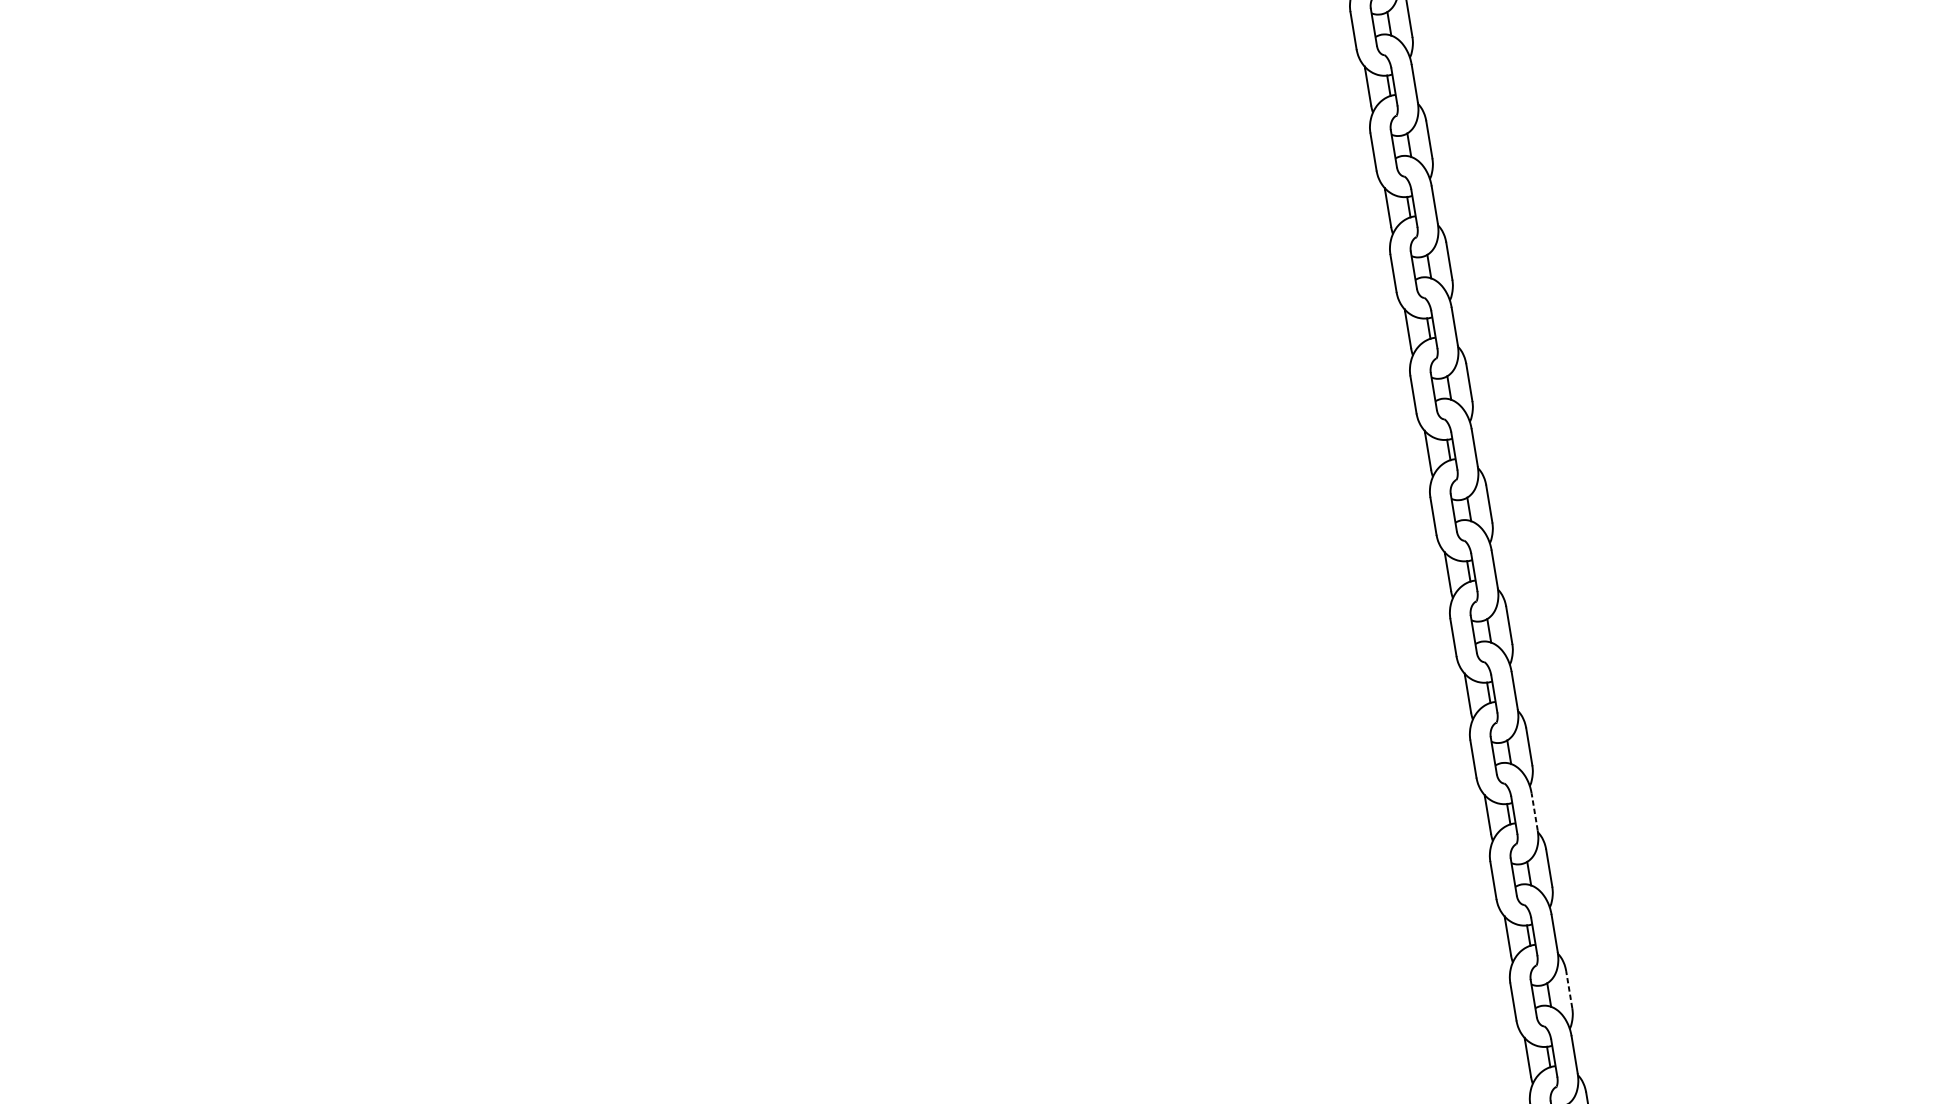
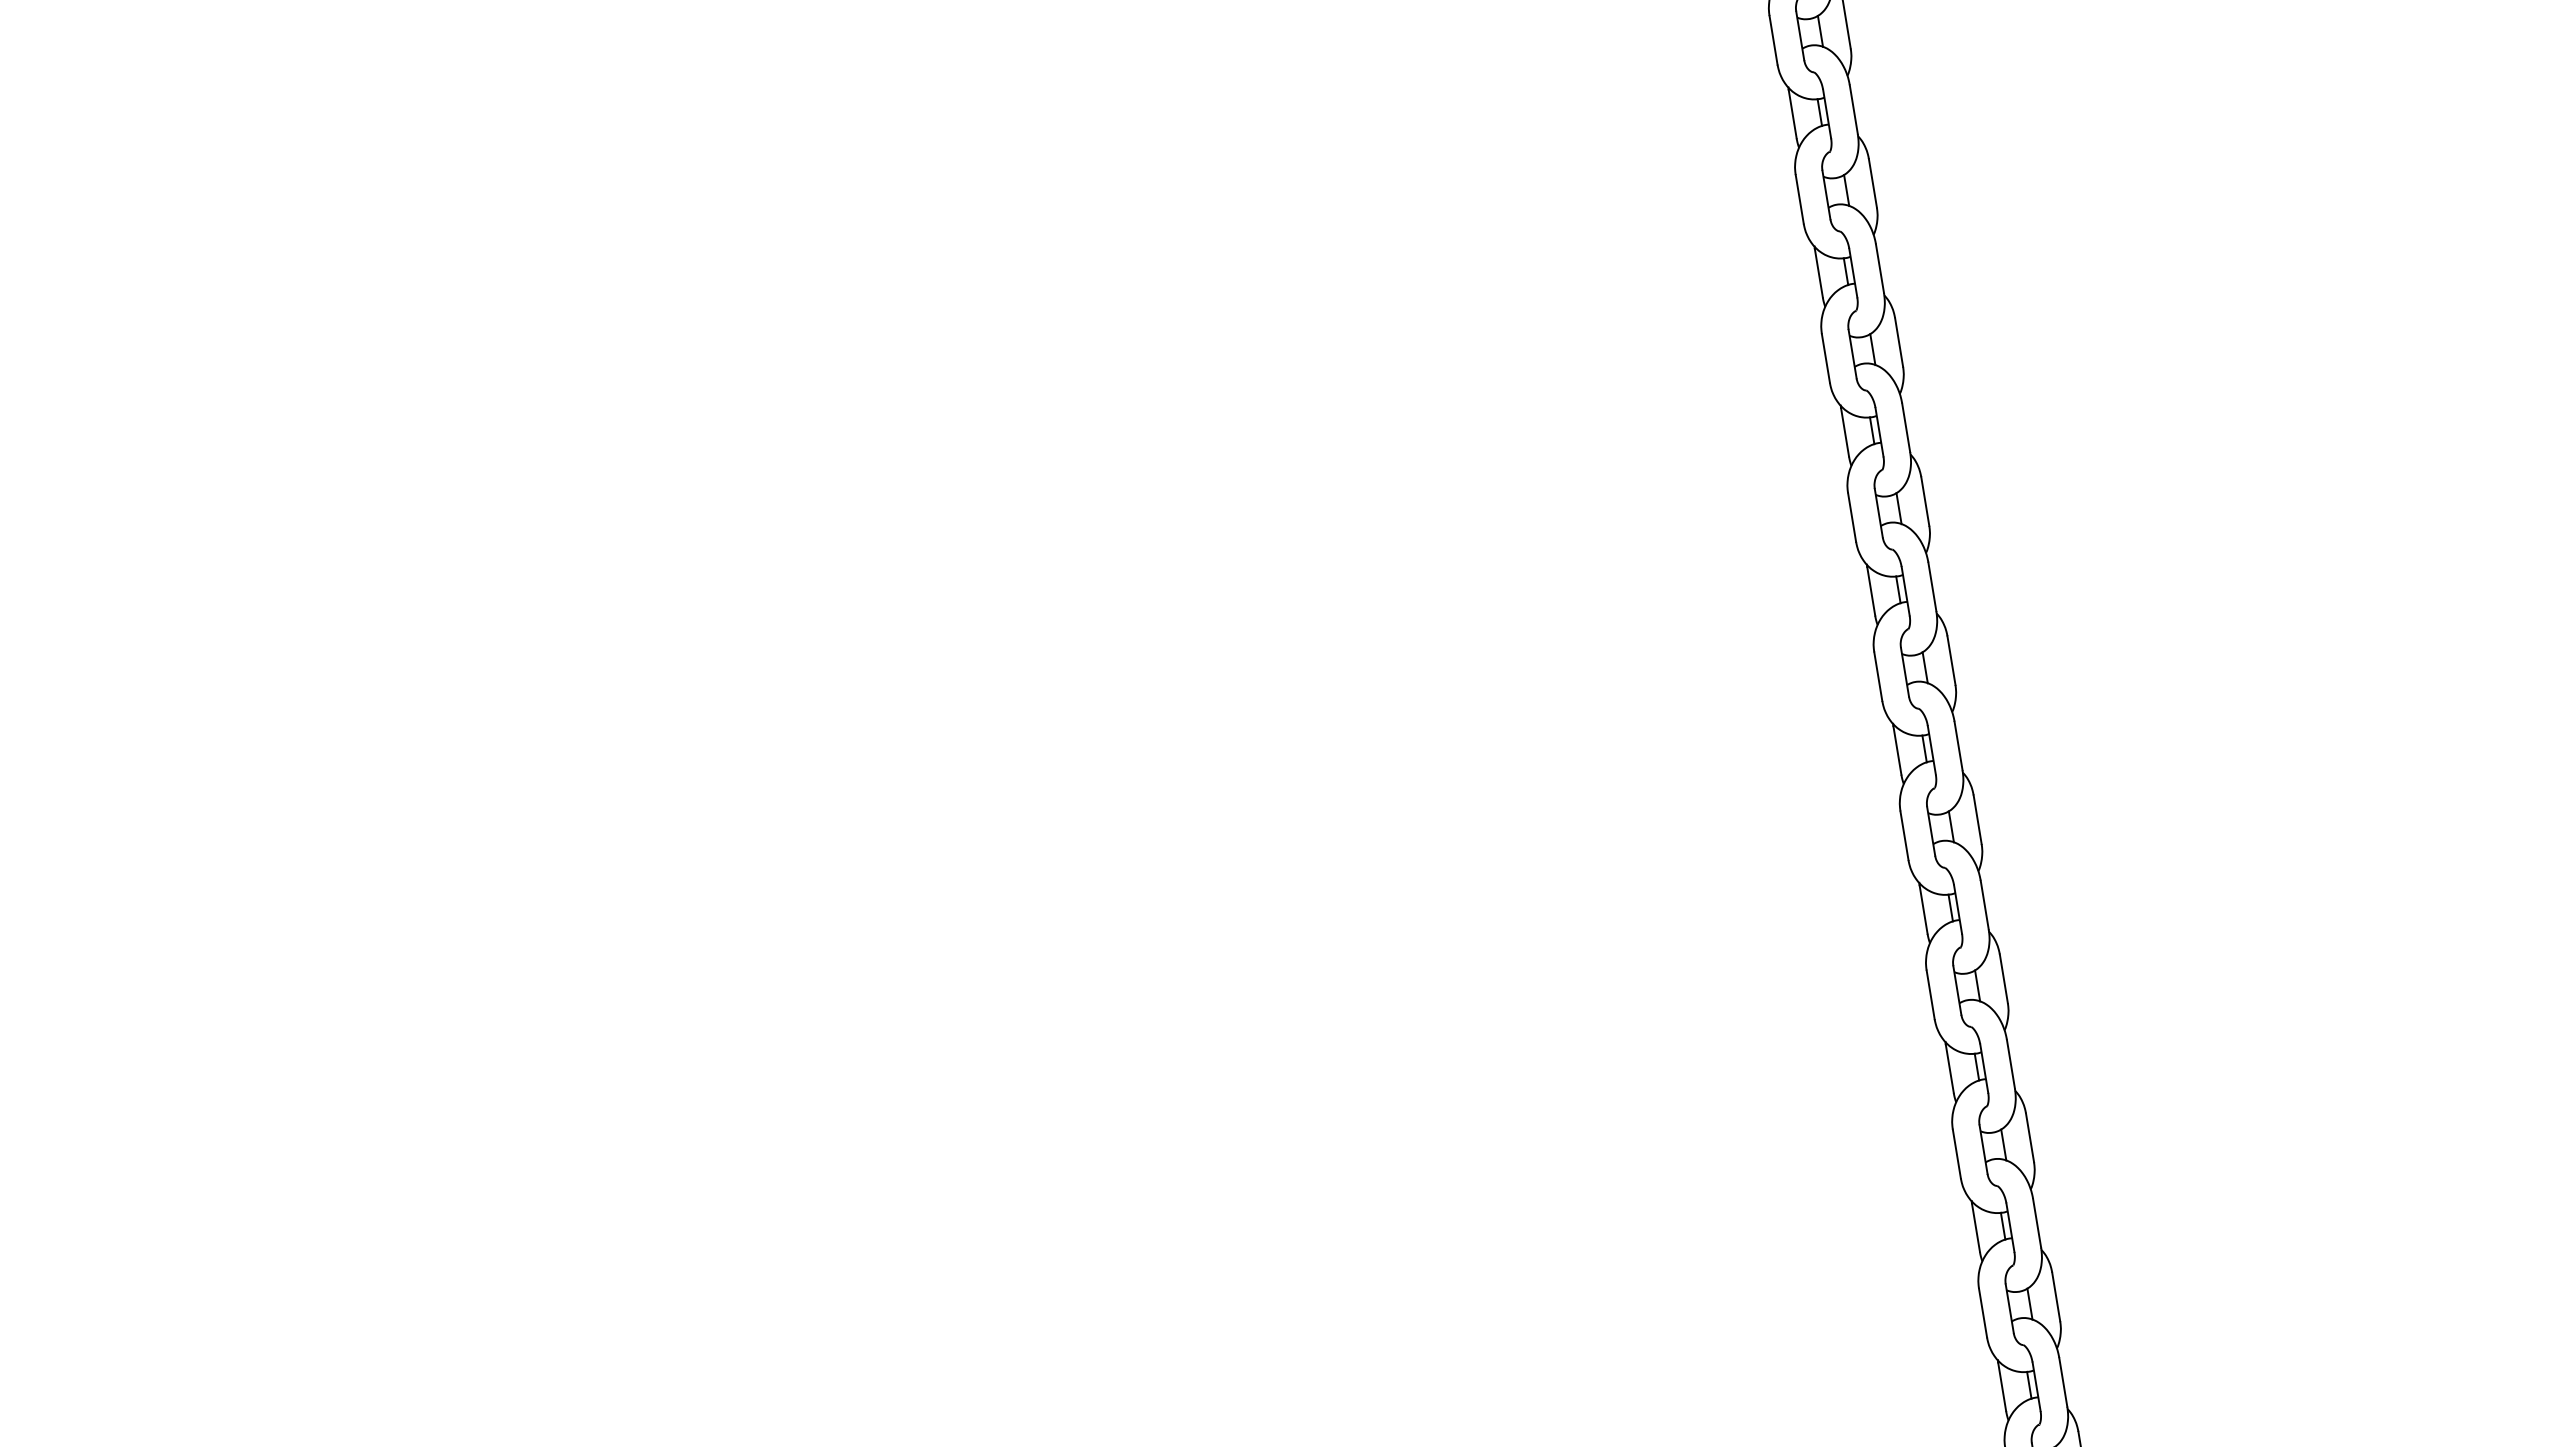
line: (1534, 812) -> (2010, 1064), dashed -> solid
line: (1569, 989) -> (2056, 1296), dashed -> solid

